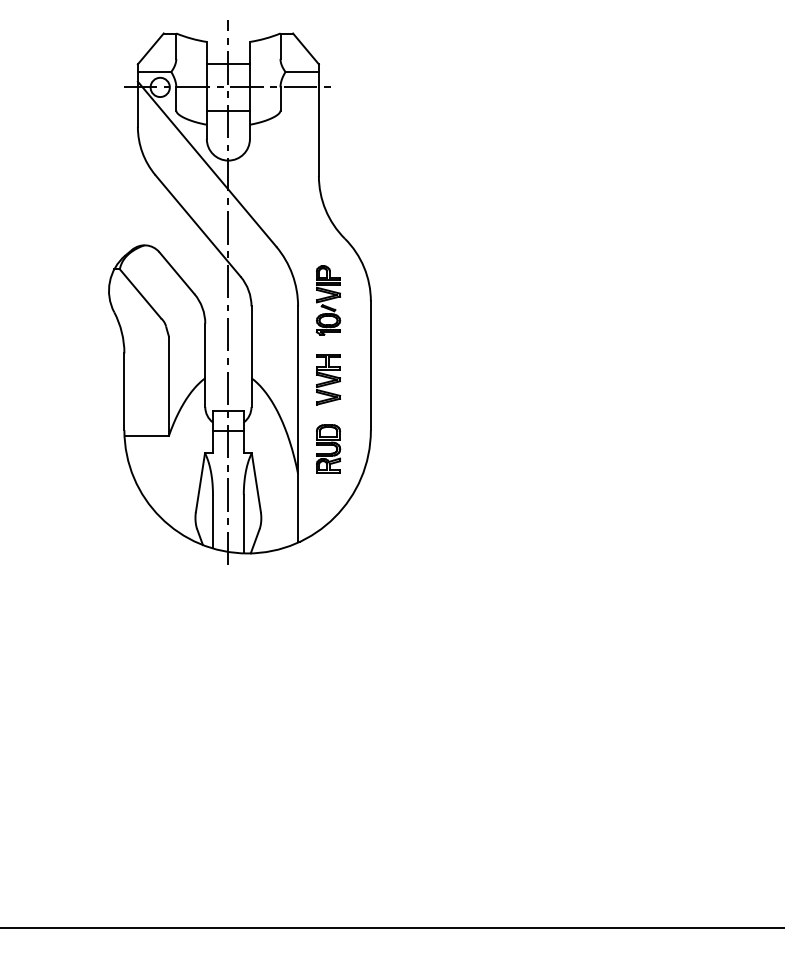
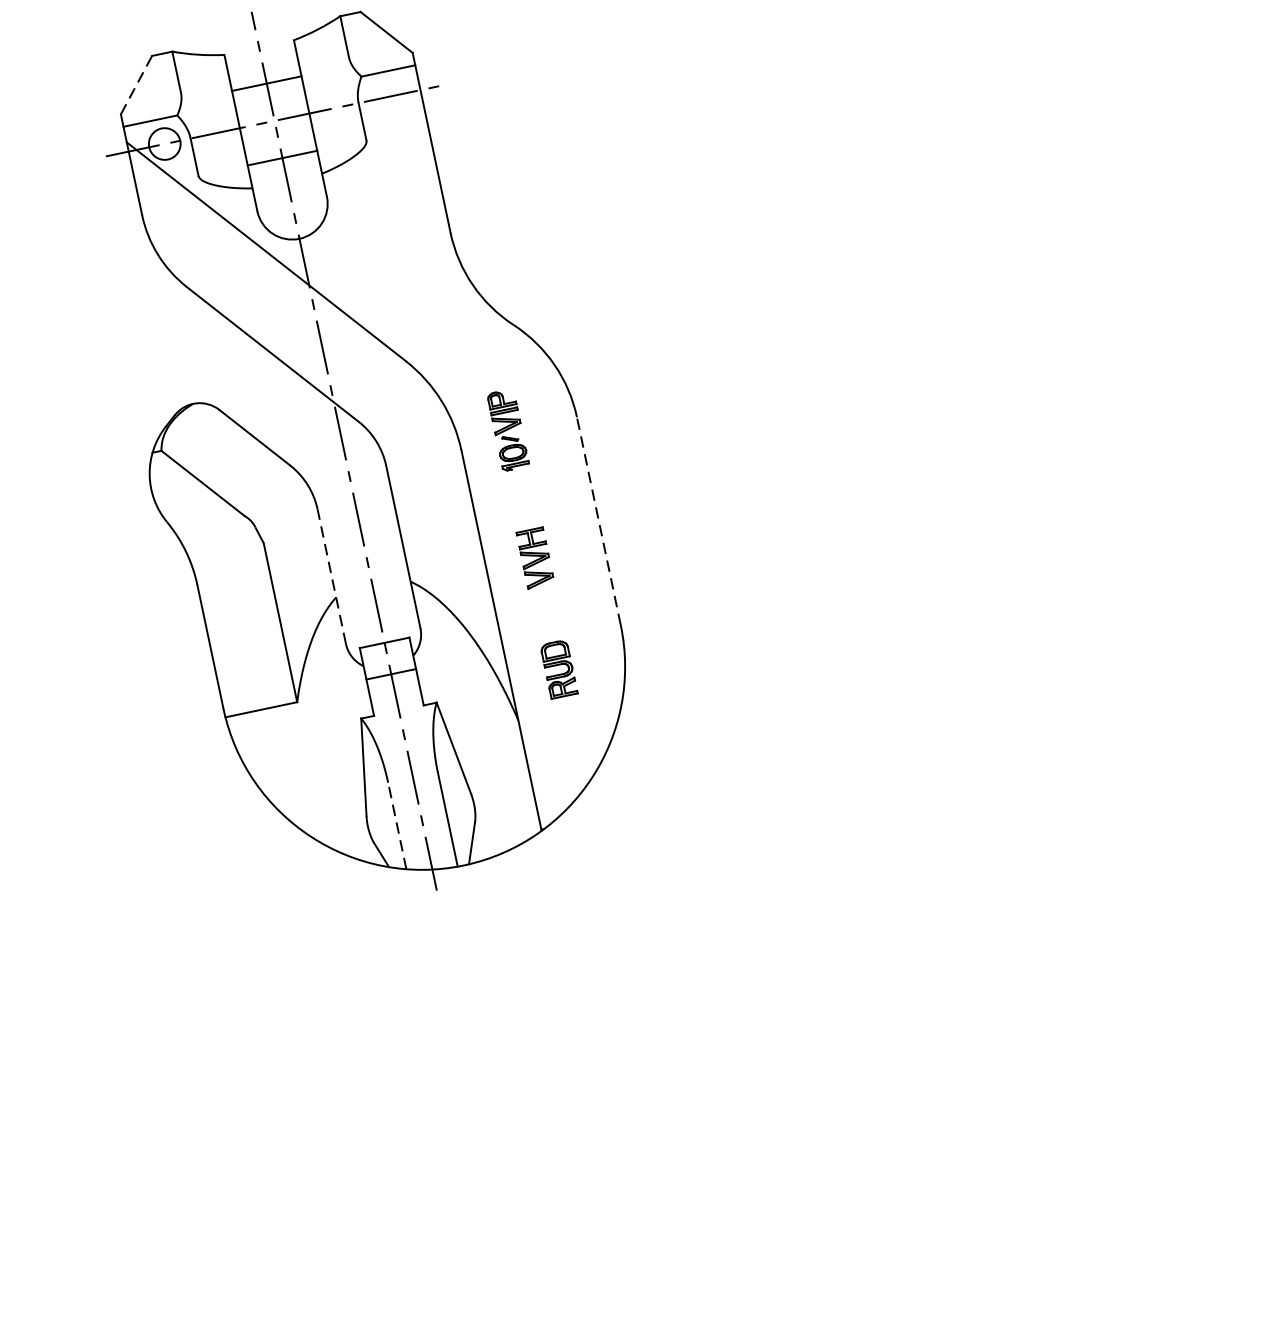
line: (151, 48) -> (137, 84), solid -> dashed
part: (328, 300) -> (508, 430), size x0.7
line: (205, 365) -> (332, 576), solid -> dashed
line: (370, 365) -> (598, 520), solid -> dashed
part: (328, 379) -> (535, 557), size x0.7
part: (328, 448) -> (558, 668), size x0.7
line: (212, 521) -> (396, 825), solid -> dashed

